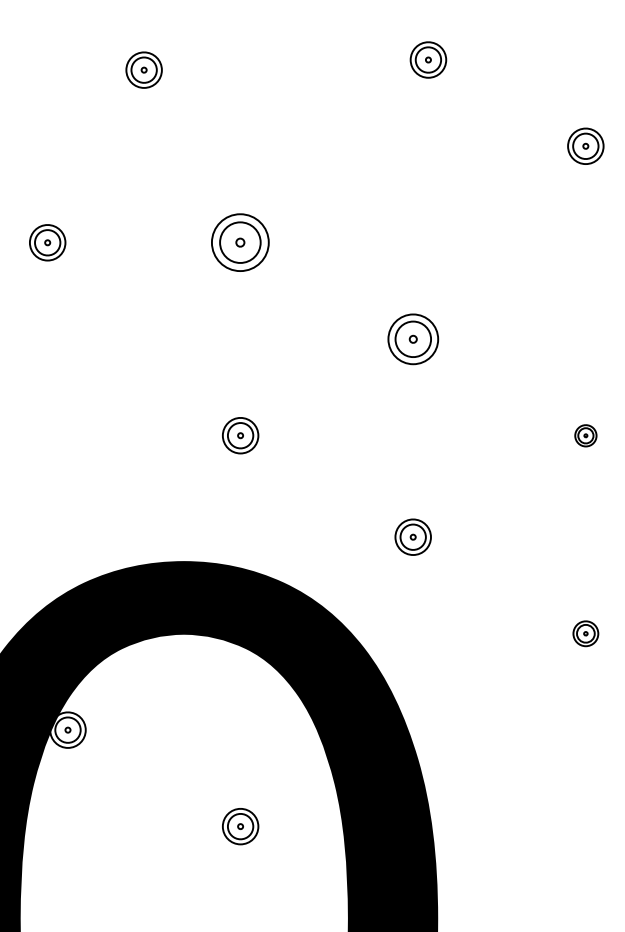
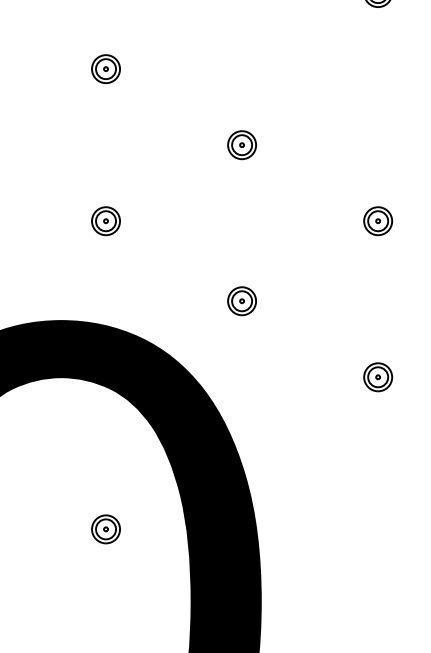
part: (240, 242) -> (105, 68), size x0.62
part: (412, 338) -> (241, 144), size x0.71
part: (585, 435) -> (377, 221), size x1.67
part: (585, 633) -> (377, 377), size x1.43

